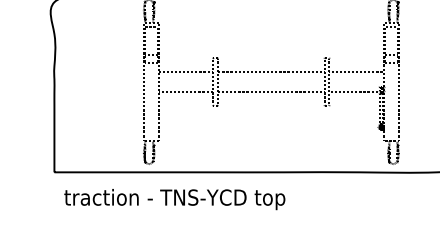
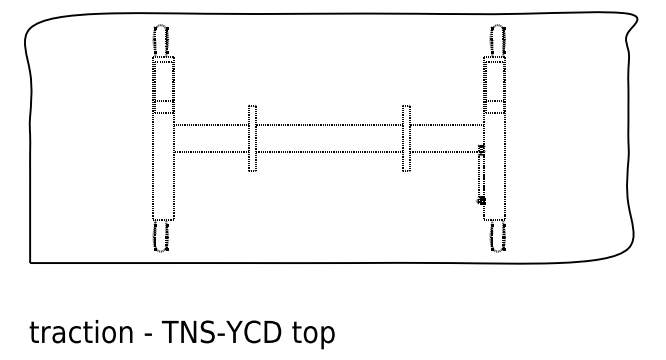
text: (174, 199) -> (181, 334), moved

